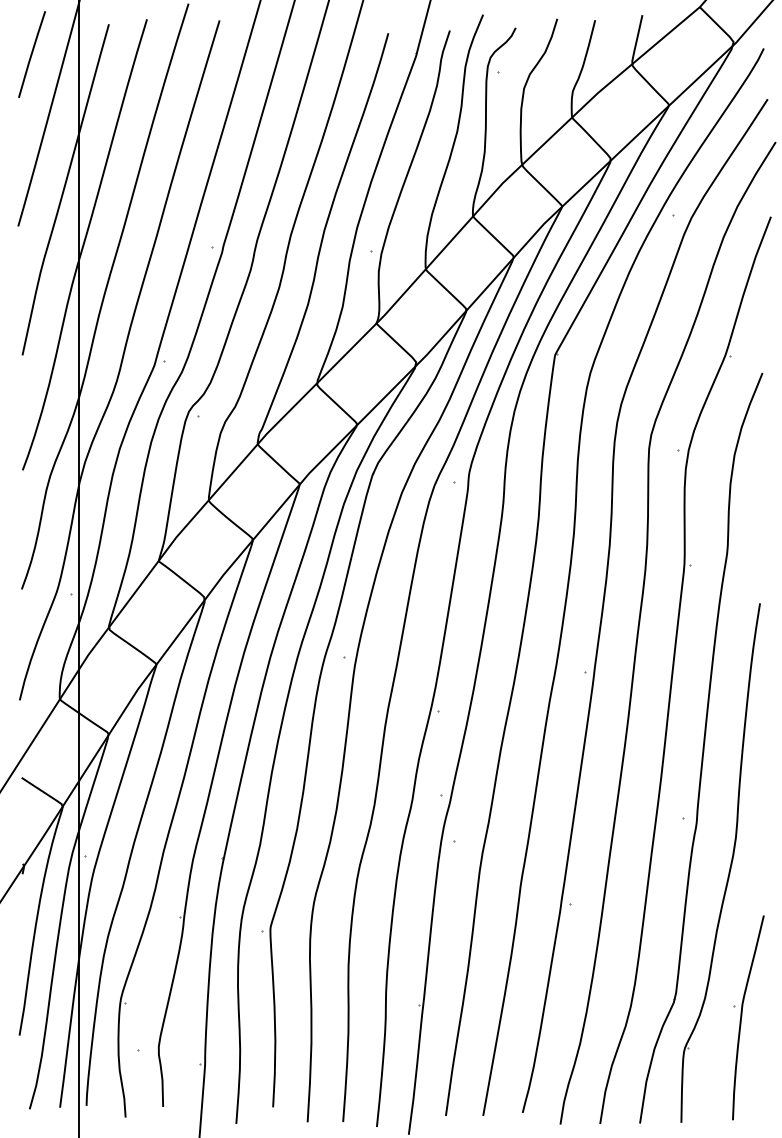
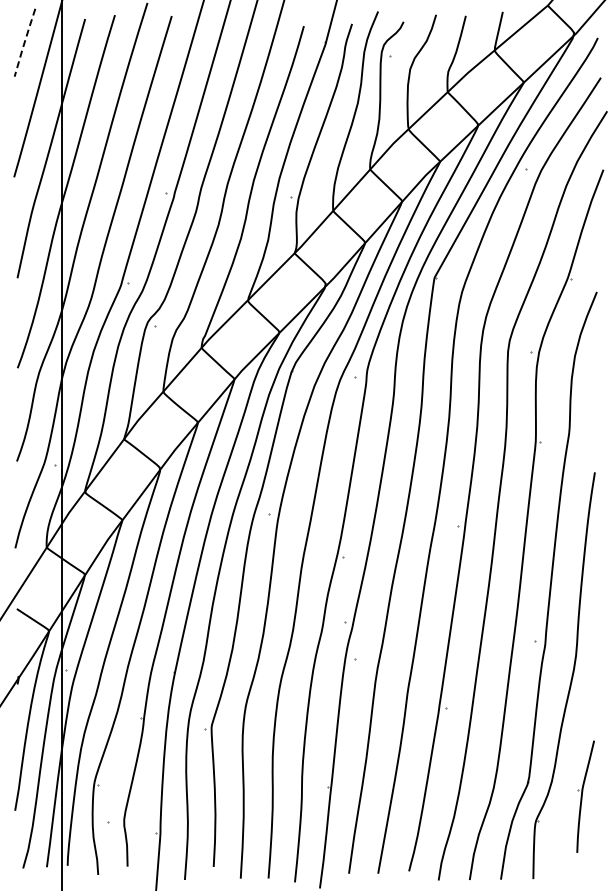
line: (31, 54) -> (24, 42), solid -> dashed
part: (748, 1017) -> (585, 796), size x0.7

